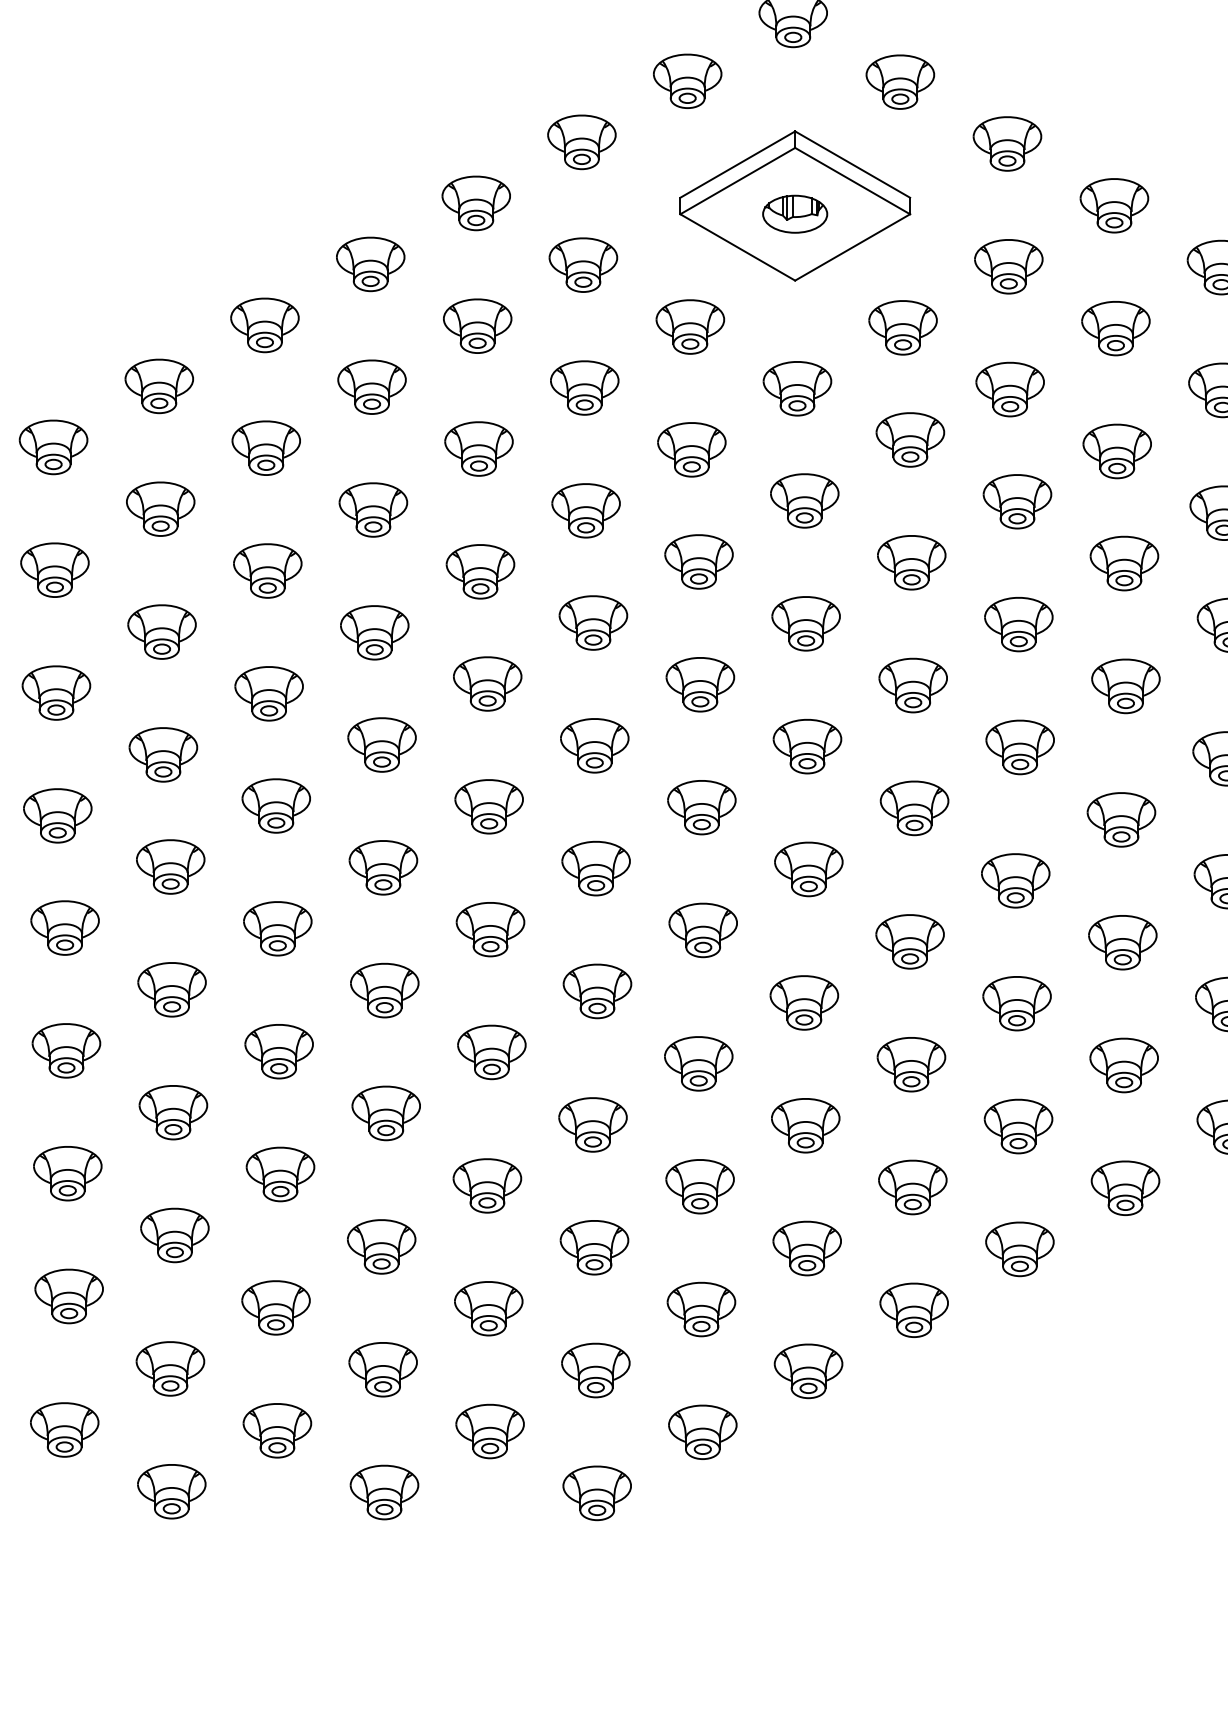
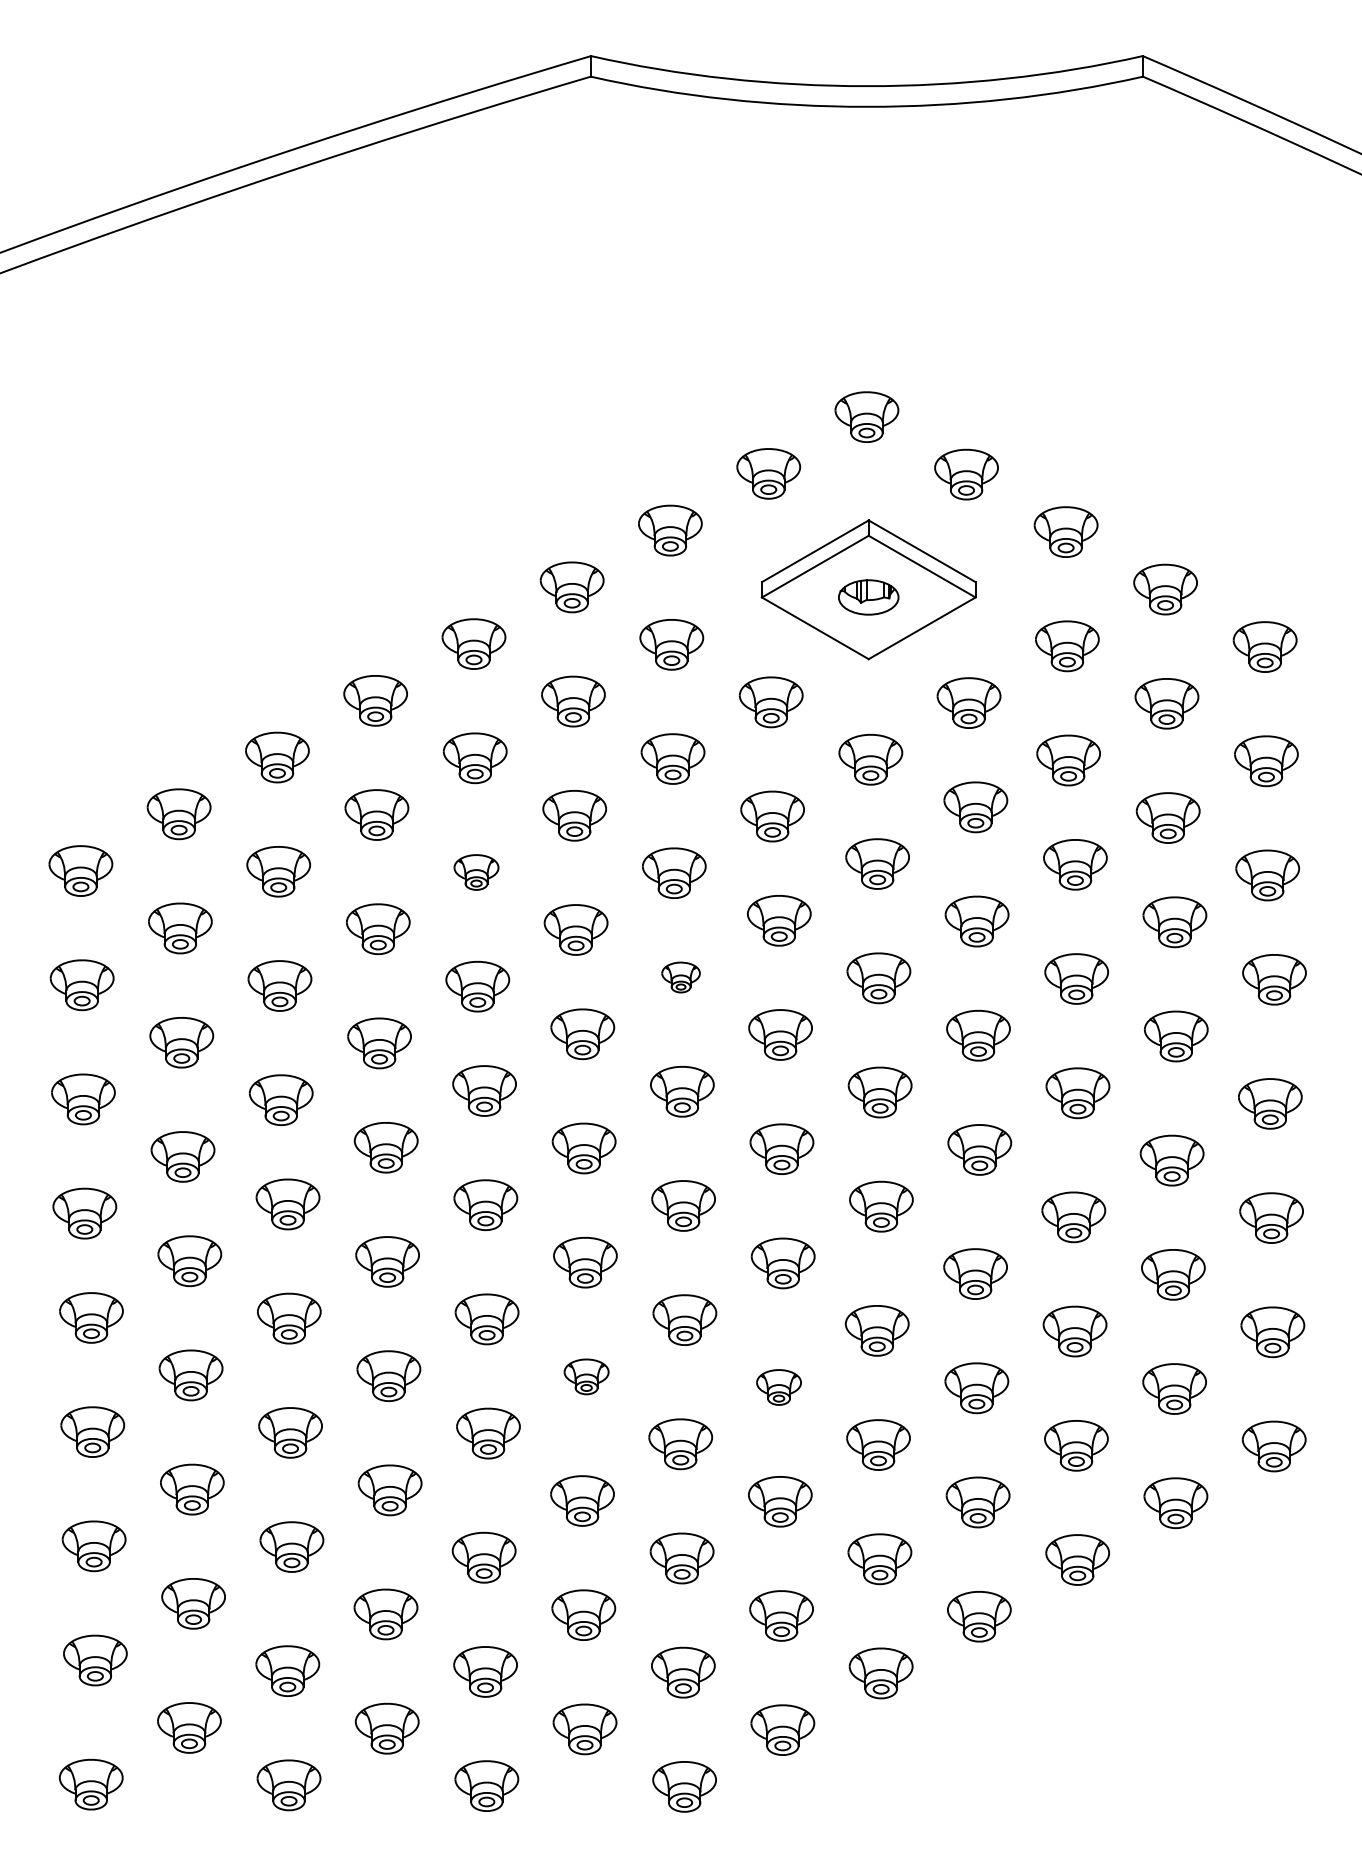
part: (373, 510) -> (476, 872), size x0.7
part: (592, 622) -> (680, 977), size x0.6
part: (491, 1052) -> (586, 1376), size x0.7
part: (698, 1063) -> (778, 1387), size x0.7

